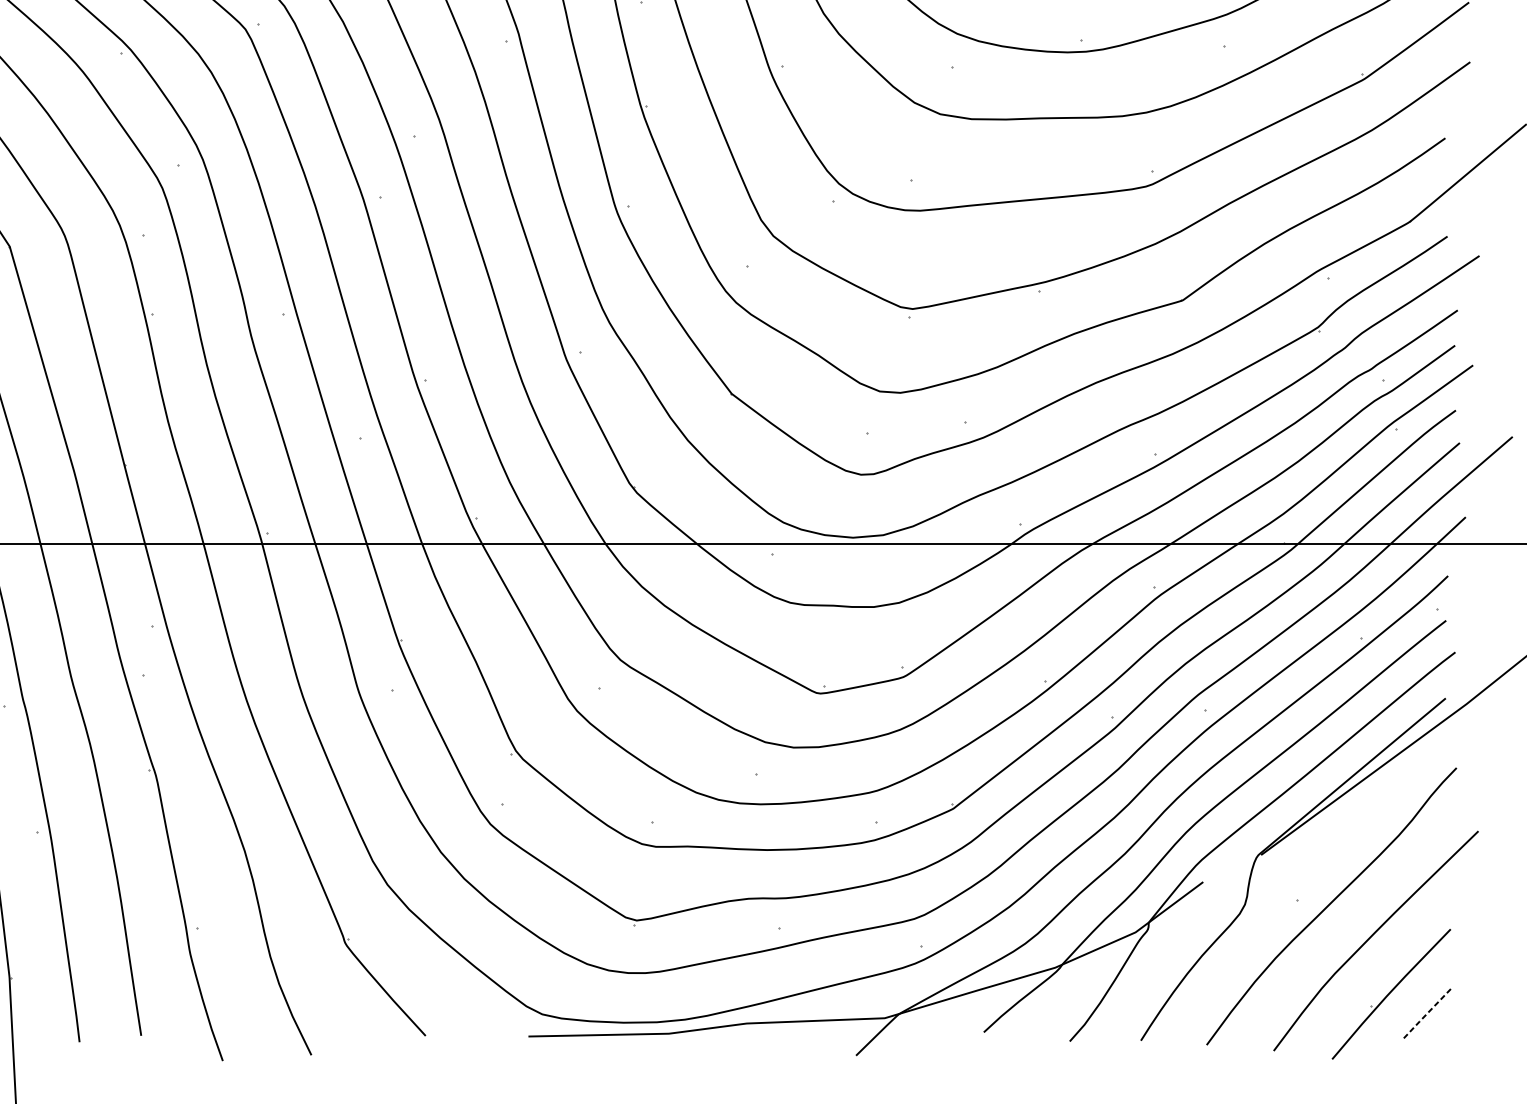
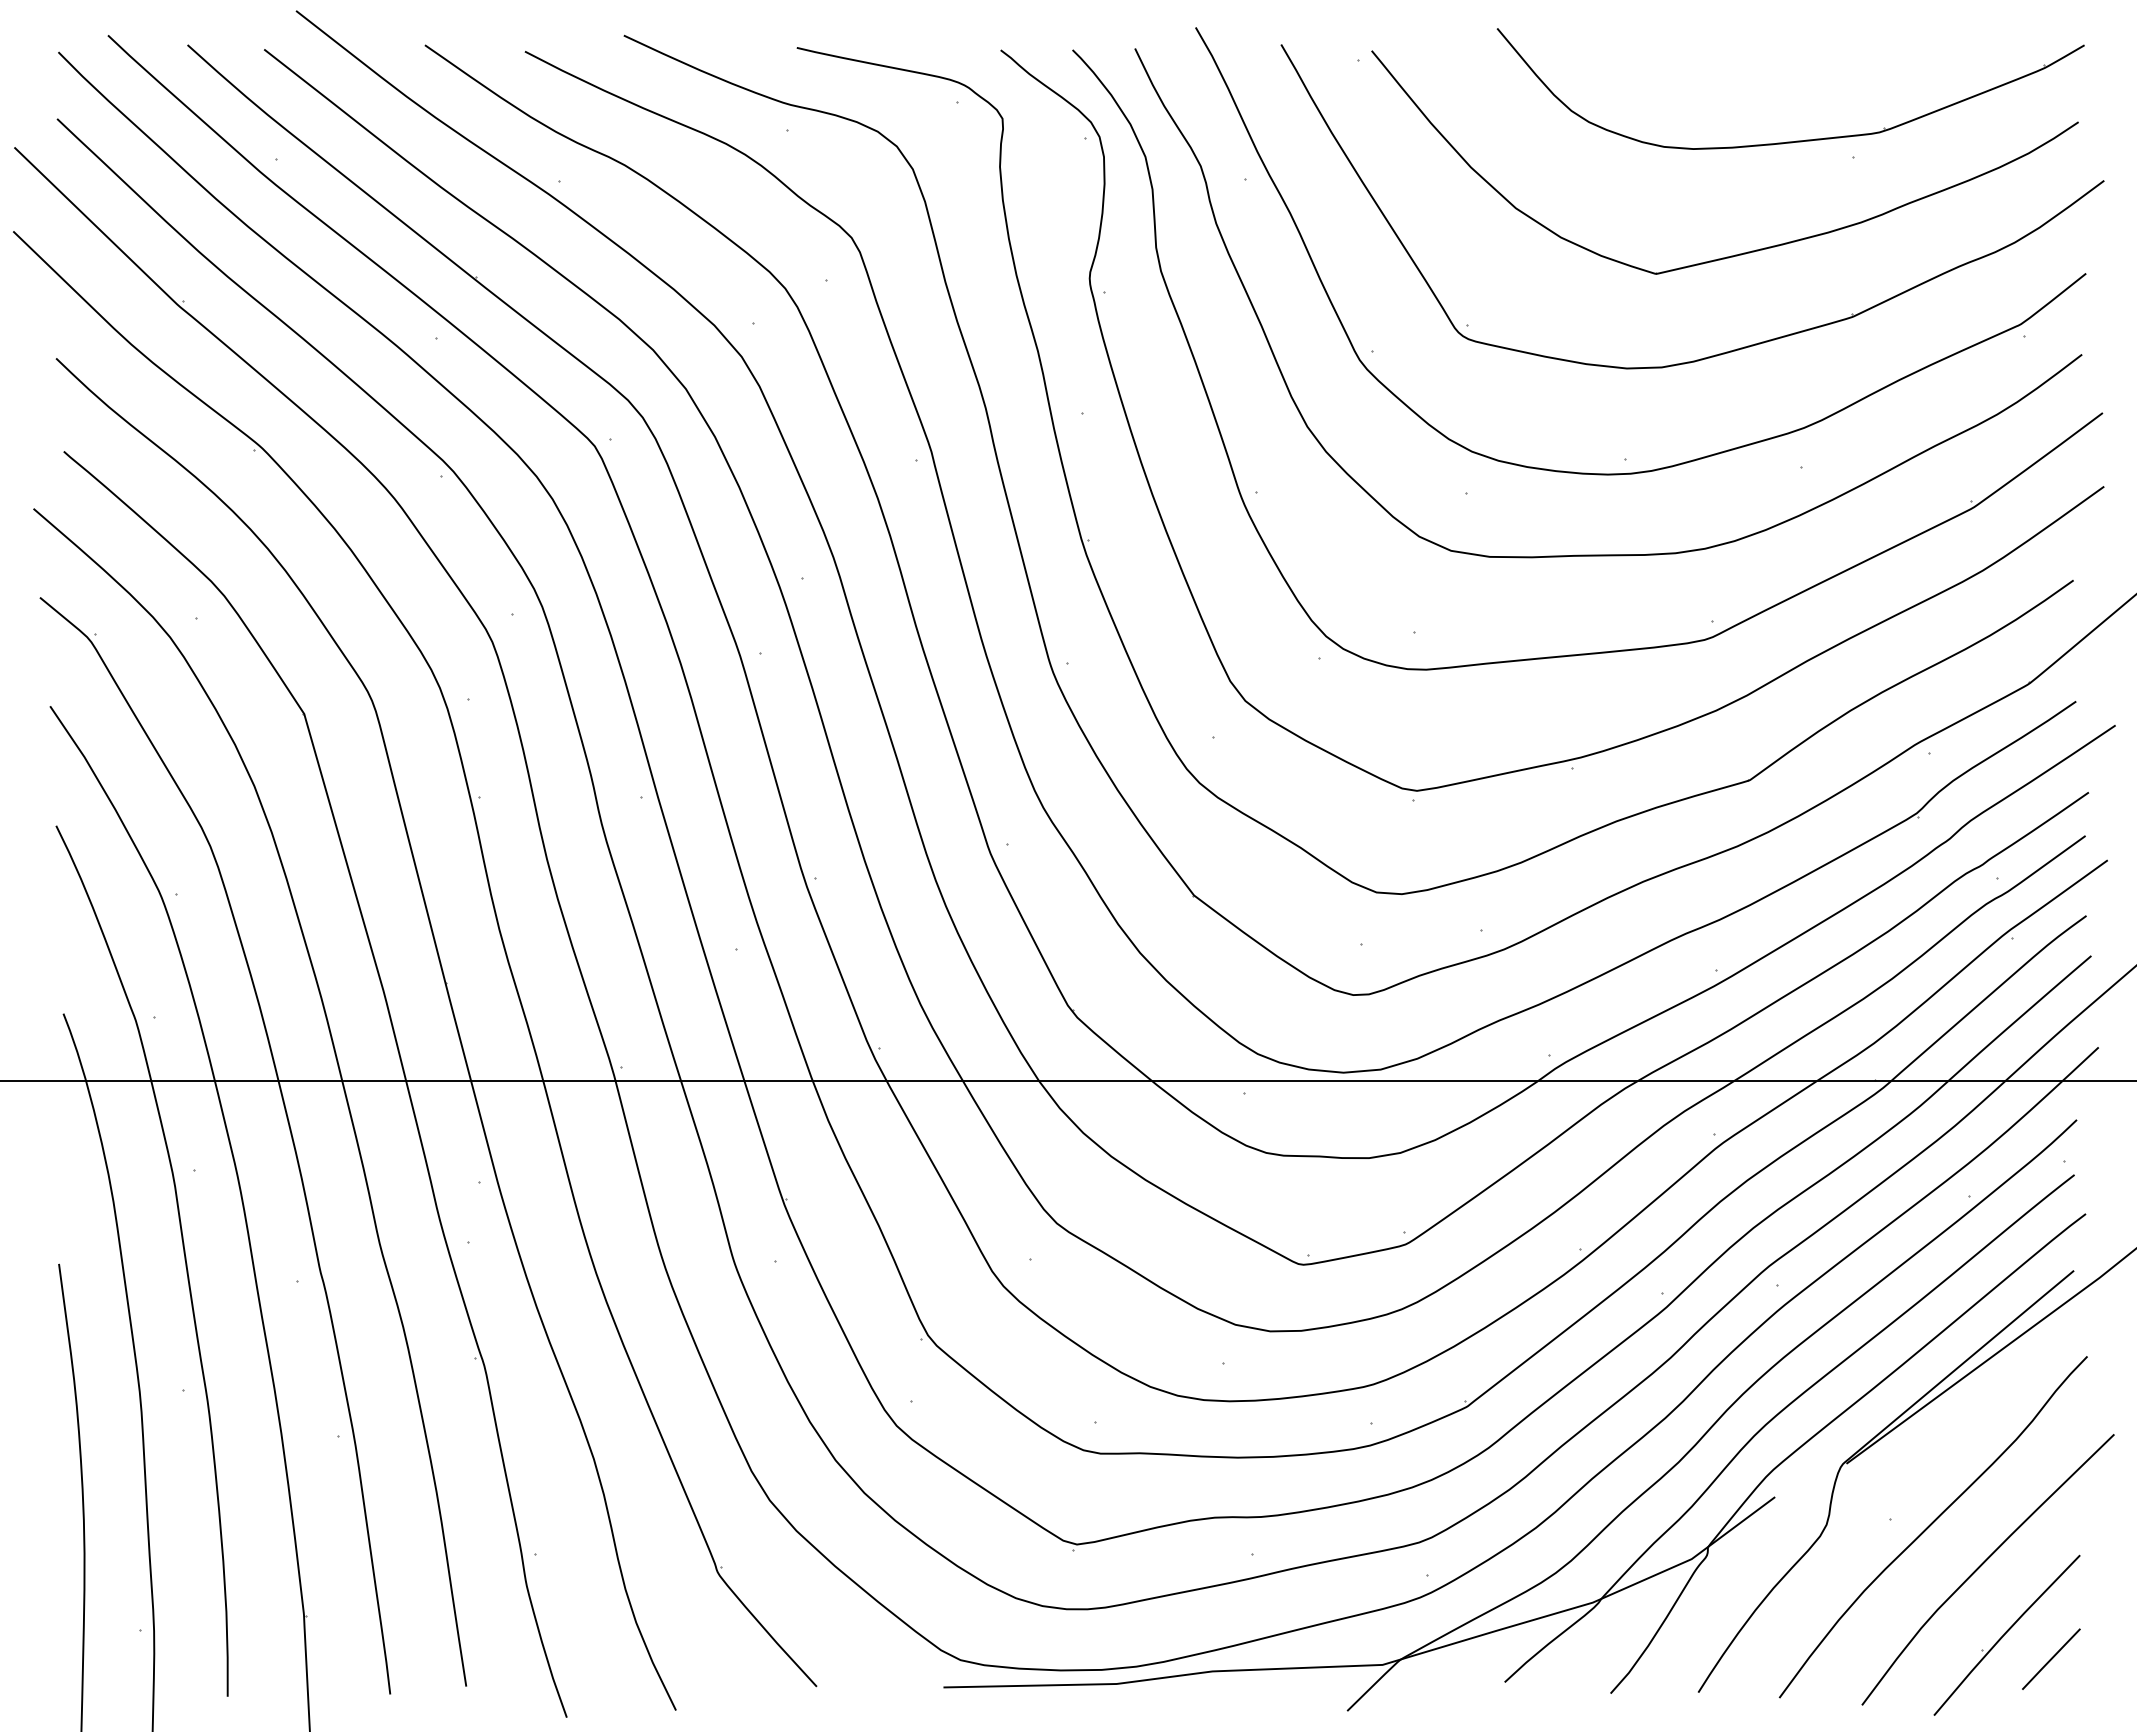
line: (1426, 1013) -> (2050, 1659), dashed -> solid

